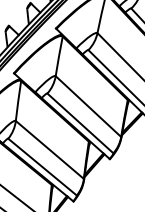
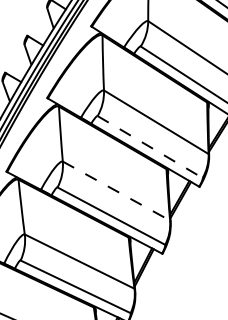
line: (80, 123) -> (150, 147), solid -> dashed
line: (49, 150) -> (116, 191), solid -> dashed

